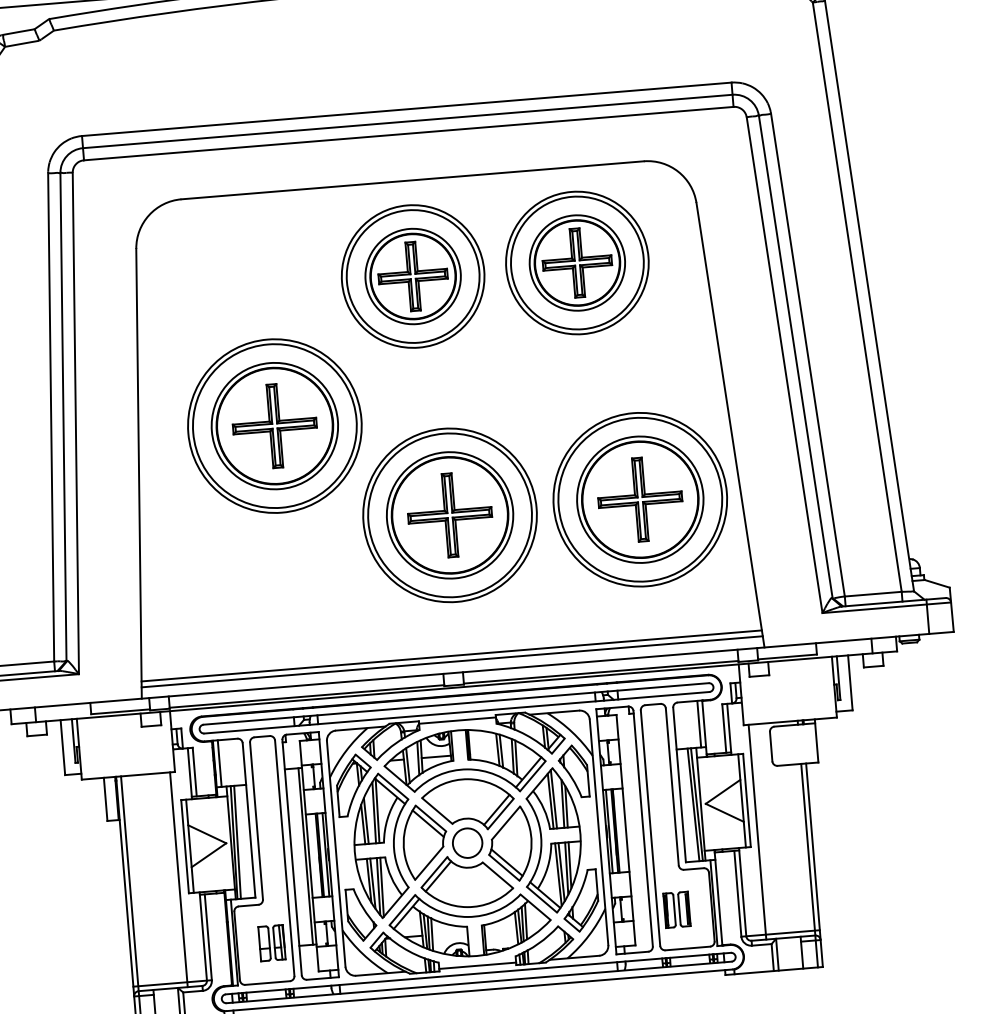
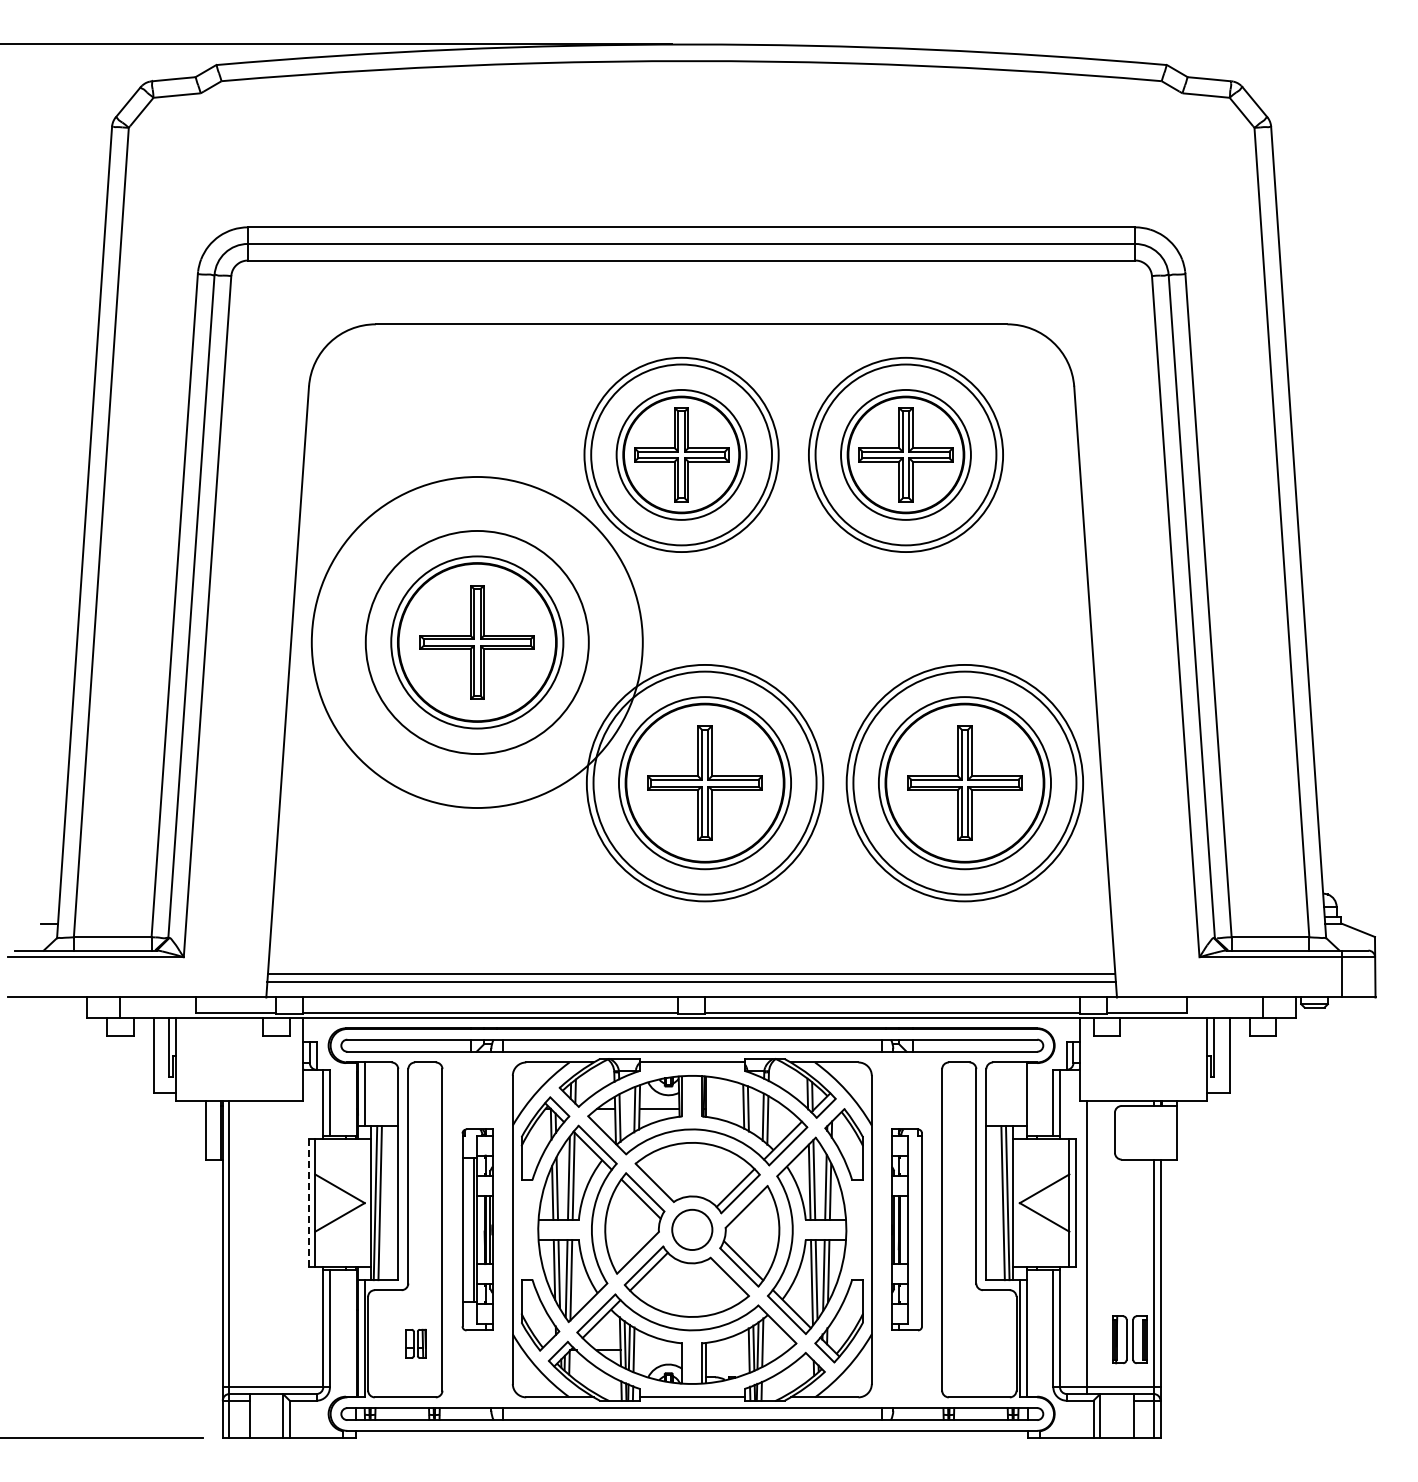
circle: (275, 426) -> (477, 642), size x1.4
line: (698, 724) -> (1019, 1094), removed
part: (624, 829) -> (906, 1229), size x0.6
line: (185, 846) -> (308, 1203), solid -> dashed
part: (310, 855) -> (477, 1229), size x0.6
line: (178, 879) -> (296, 1247), removed
part: (676, 909) -> (1129, 1339), moved
part: (271, 942) -> (415, 1343), size x0.6

